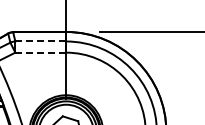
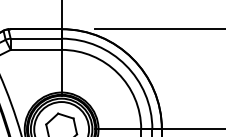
line: (40, 41) -> (35, 38), dashed -> solid
line: (41, 52) -> (36, 49), dashed -> solid

